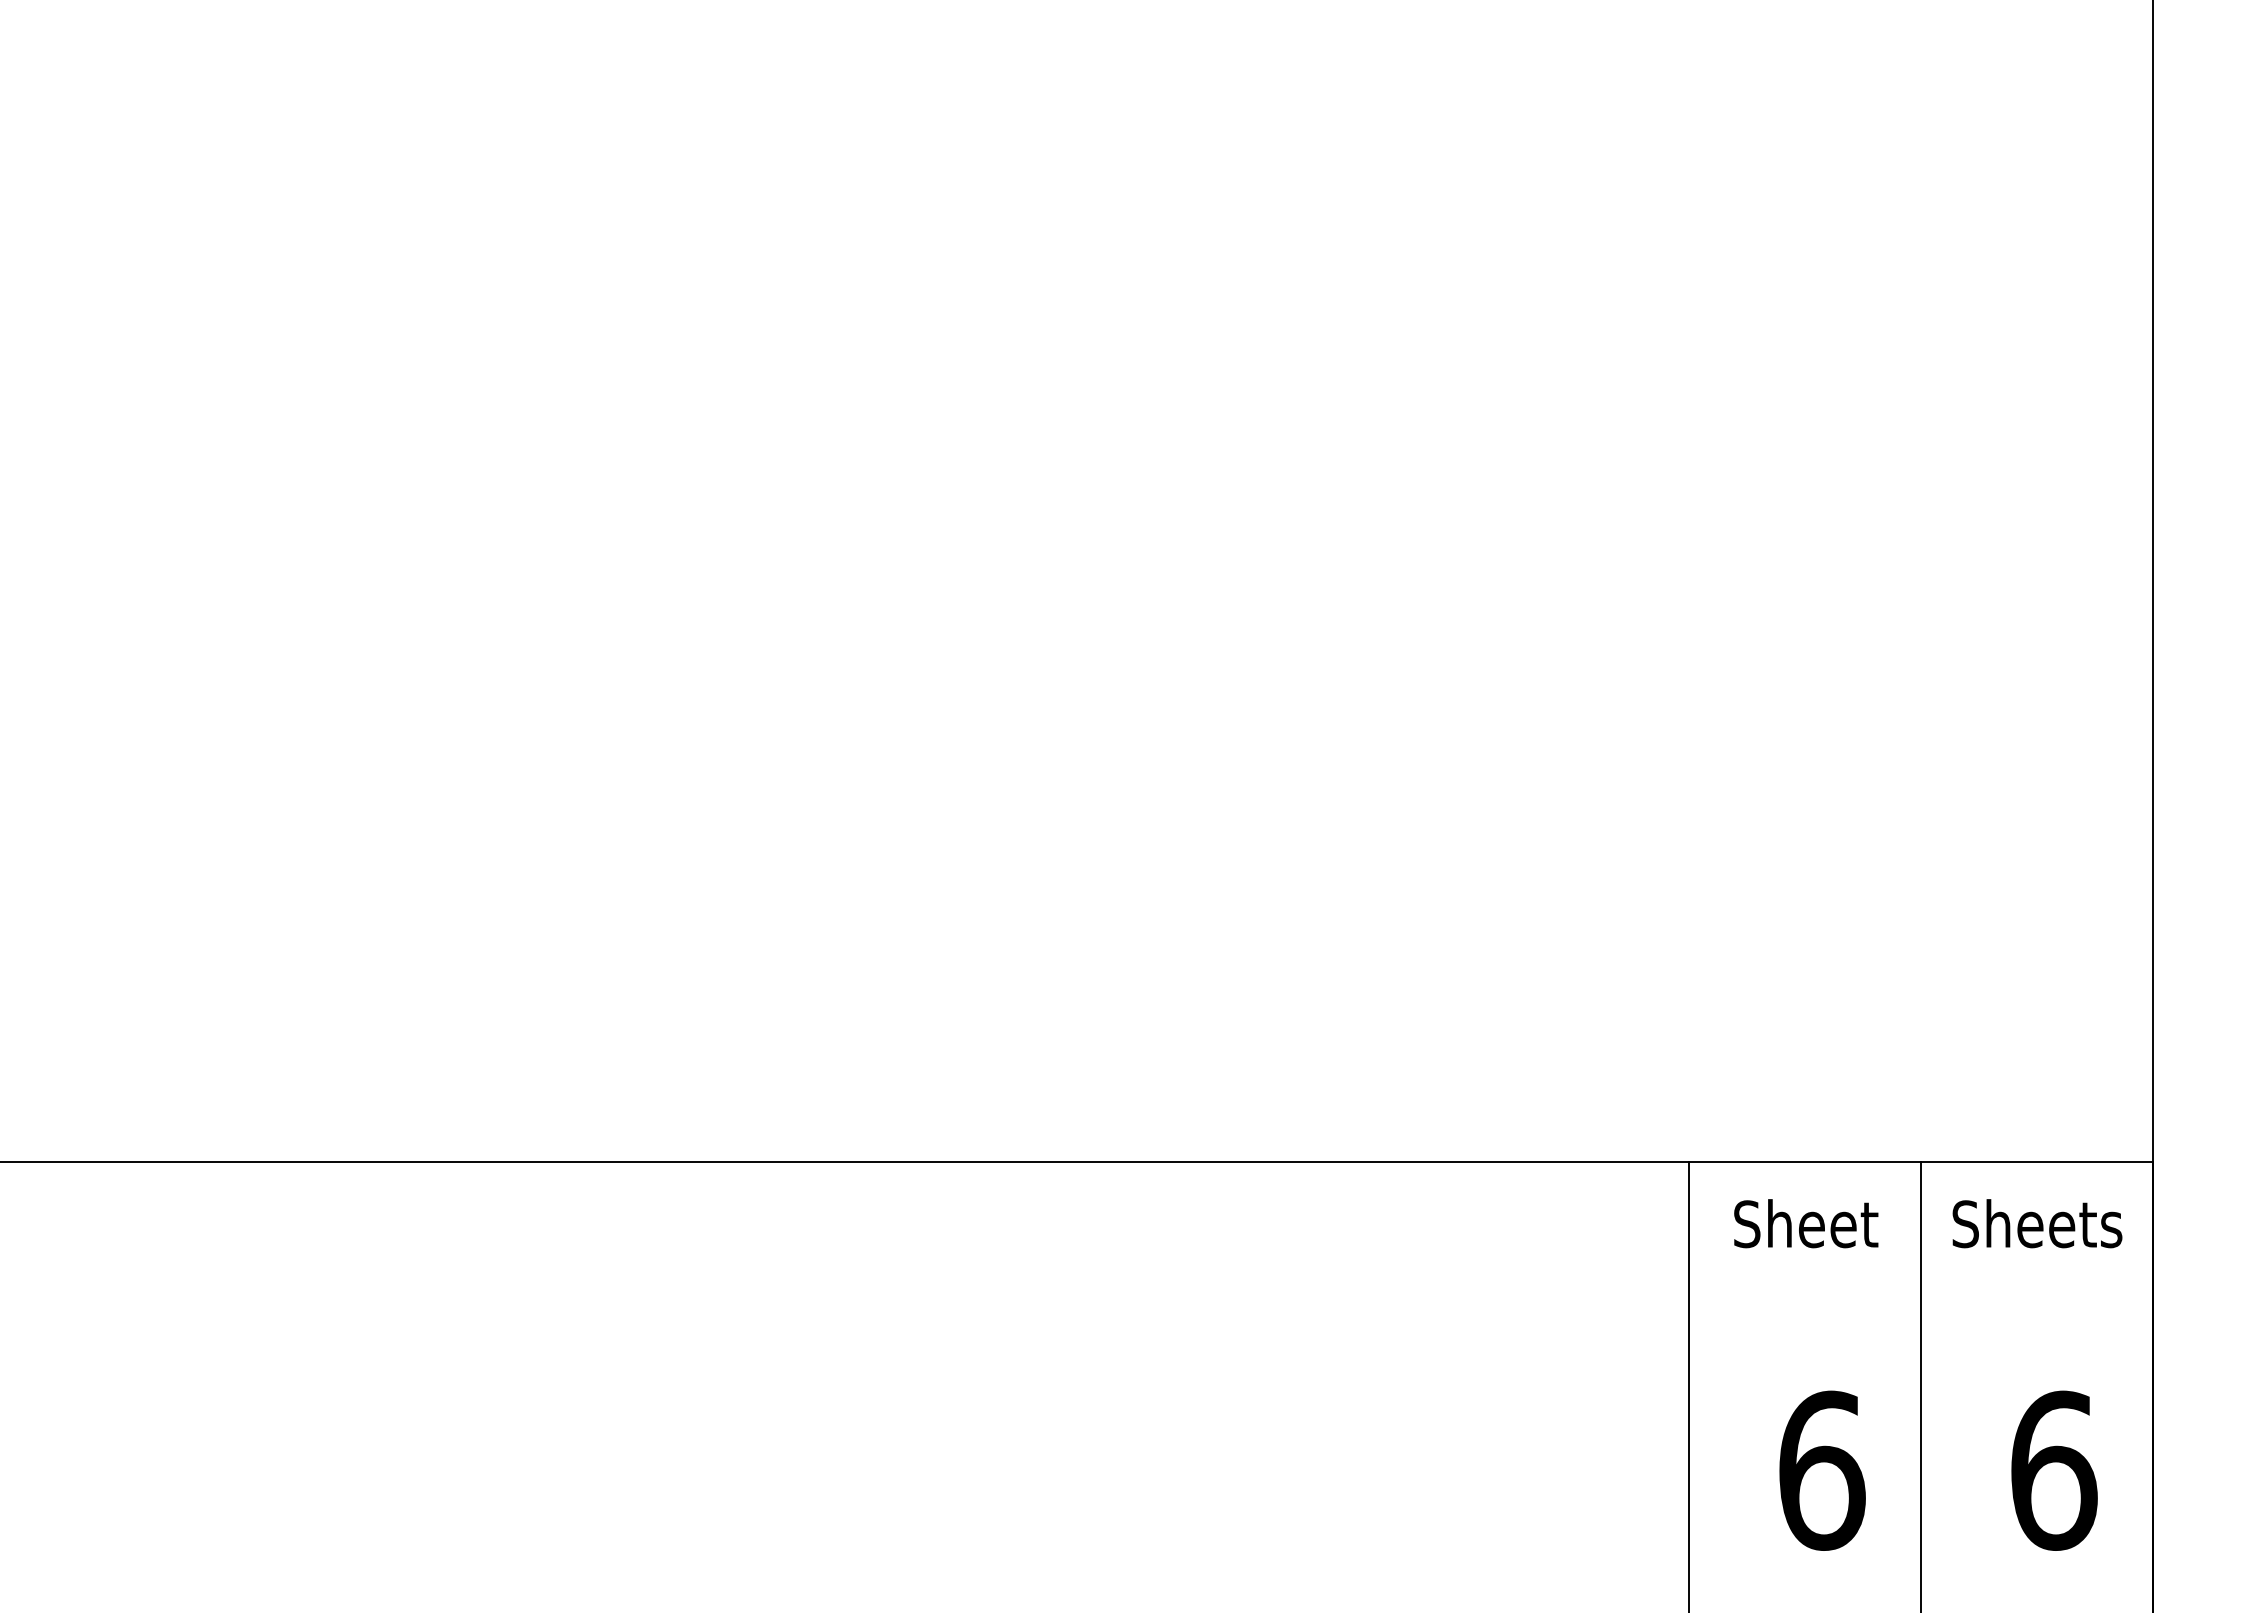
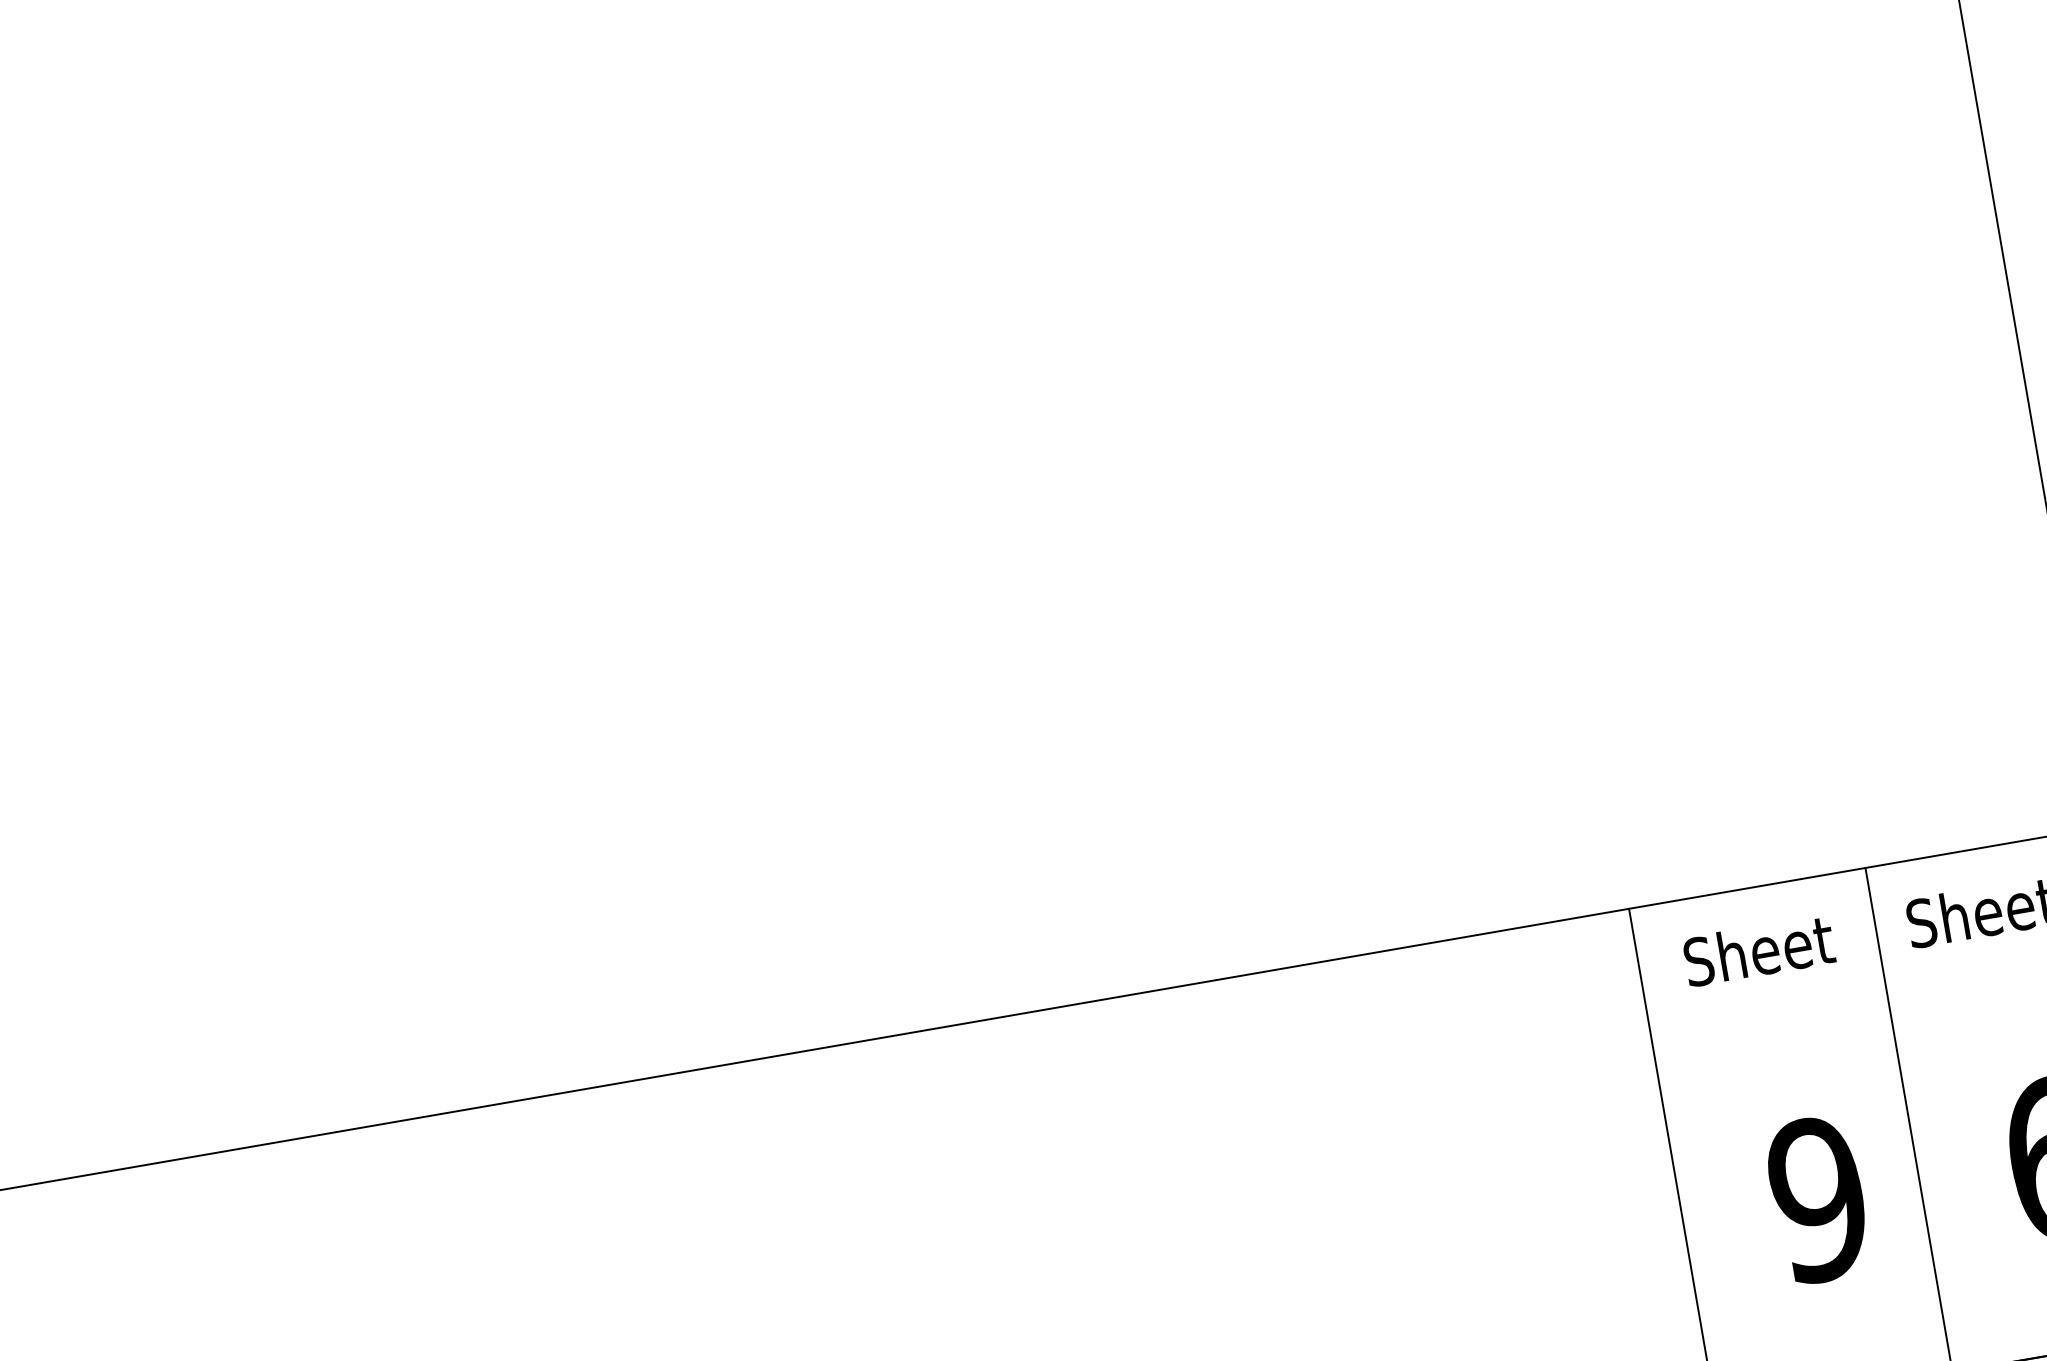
text: (1821, 1470) -> (1818, 1199), 6 -> 9

